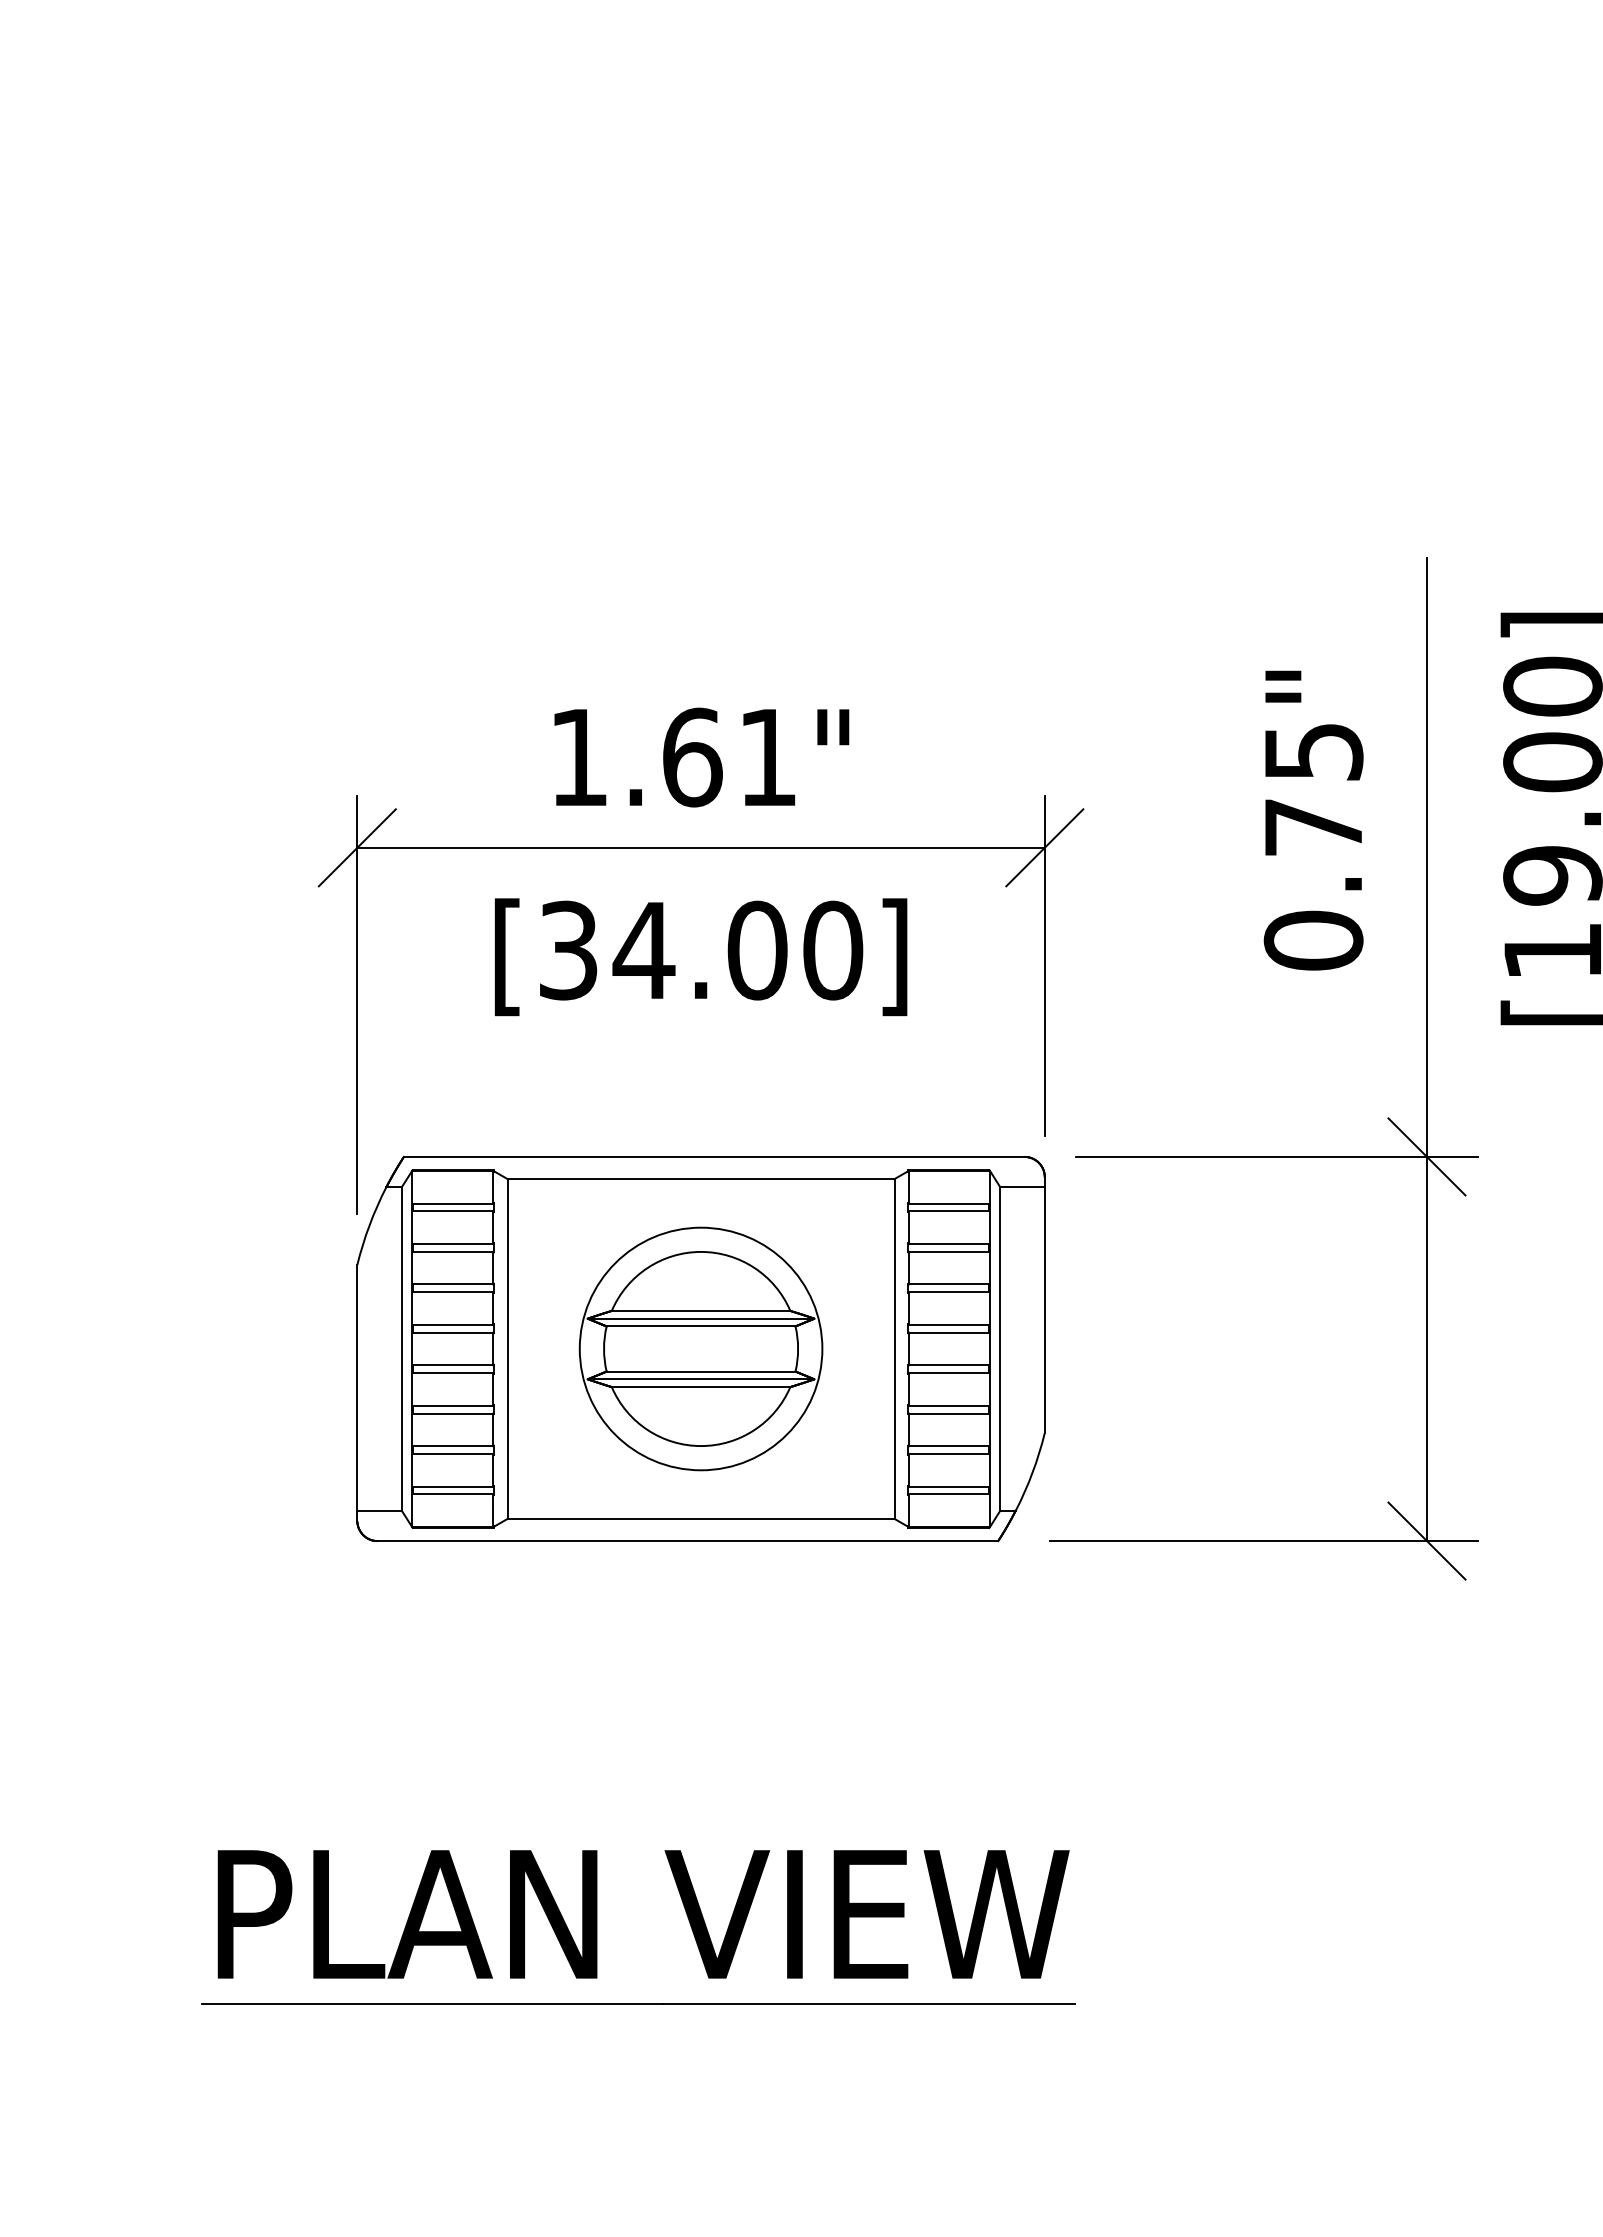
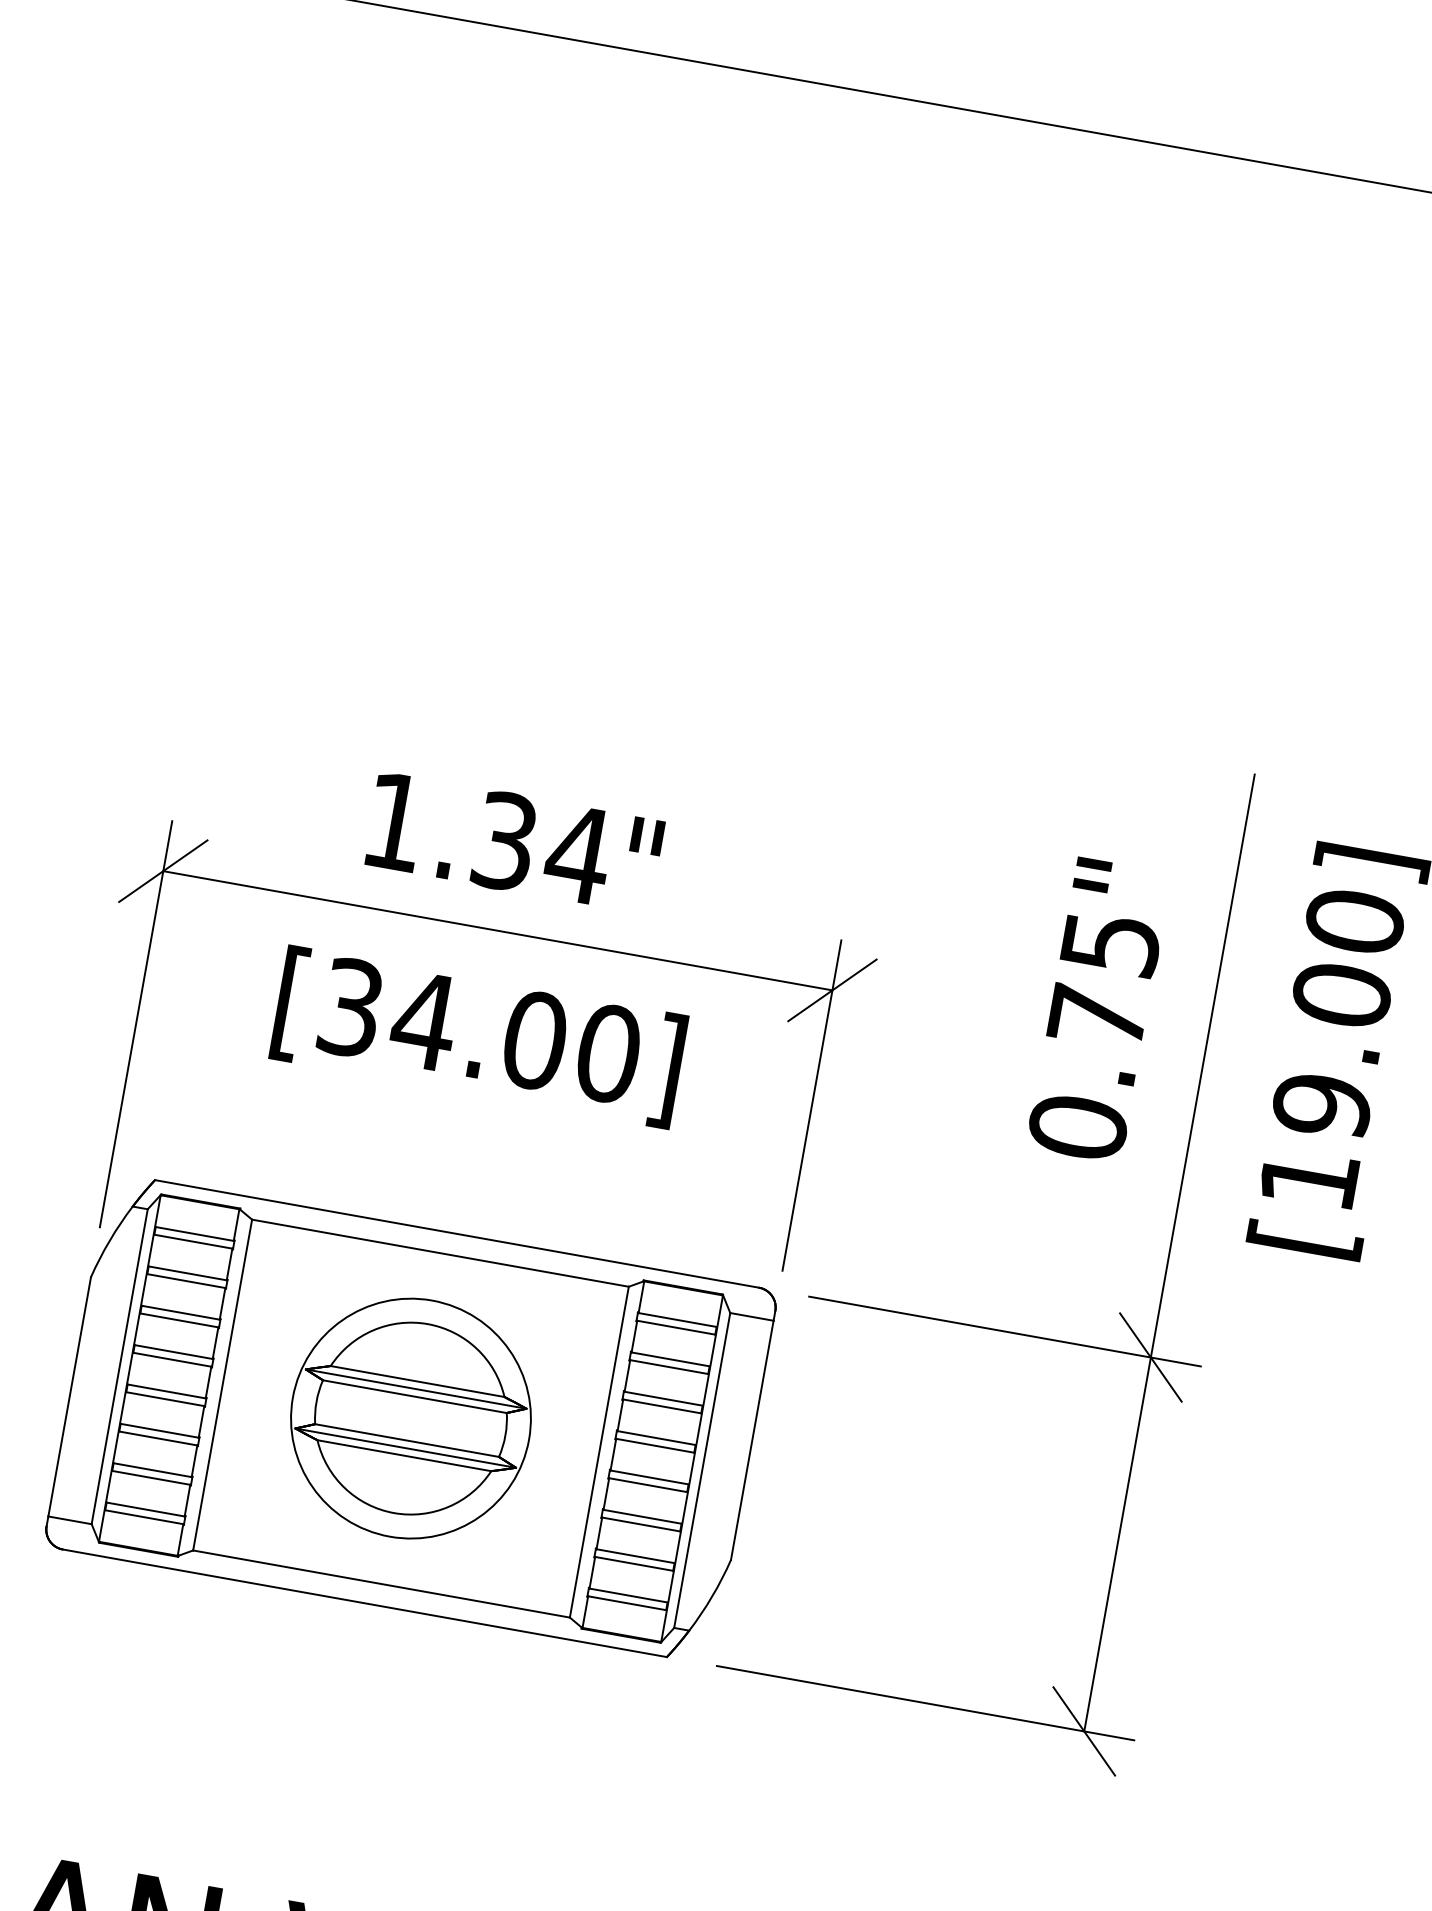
text: (731, 757) -> (543, 848), 1.61" -> 1.34"

